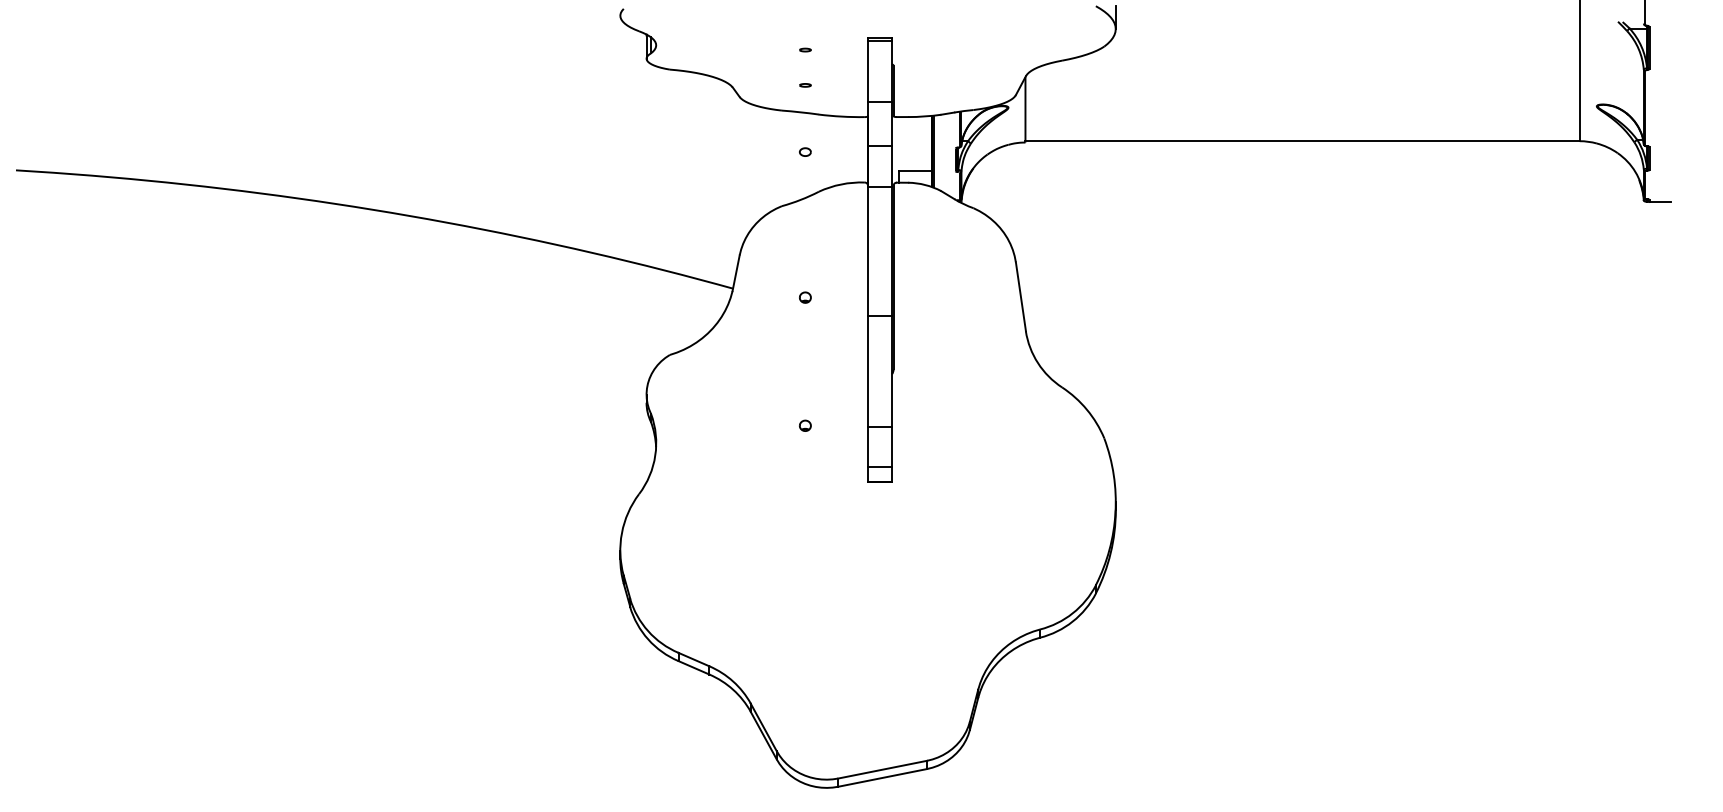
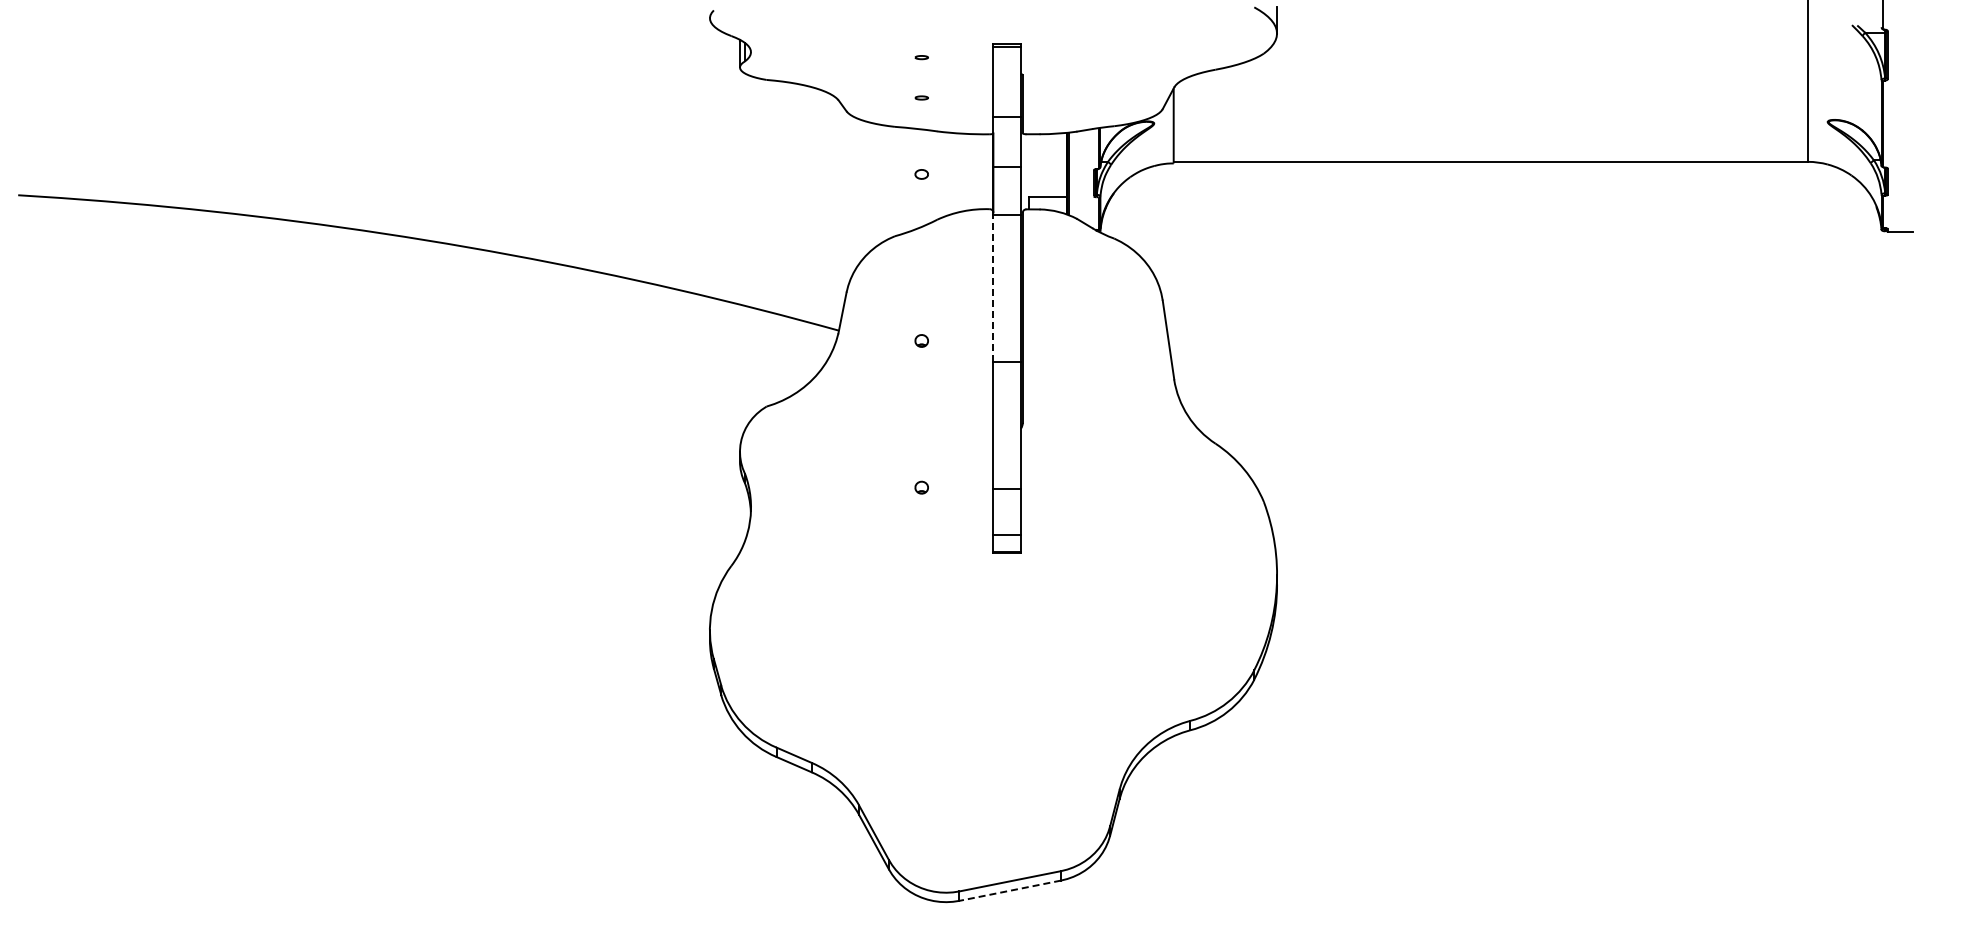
line: (868, 251) -> (993, 288), solid -> dashed
line: (882, 777) -> (1010, 890), solid -> dashed

